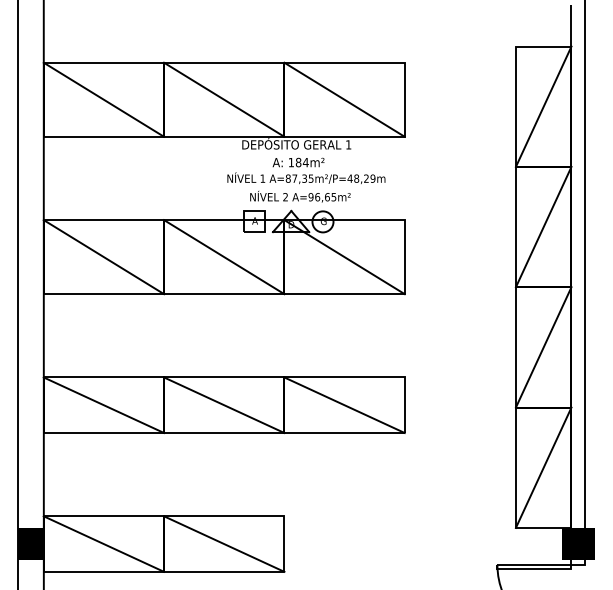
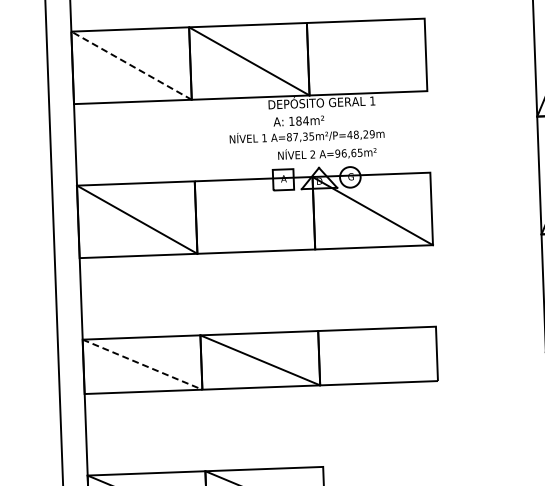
line: (103, 99) -> (131, 65), solid -> dashed
line: (344, 99) -> (367, 56), removed
text: (306, 170) -> (306, 128), moved
line: (224, 257) -> (255, 215), removed
line: (104, 405) -> (143, 364), solid -> dashed
line: (344, 405) -> (377, 356), removed

